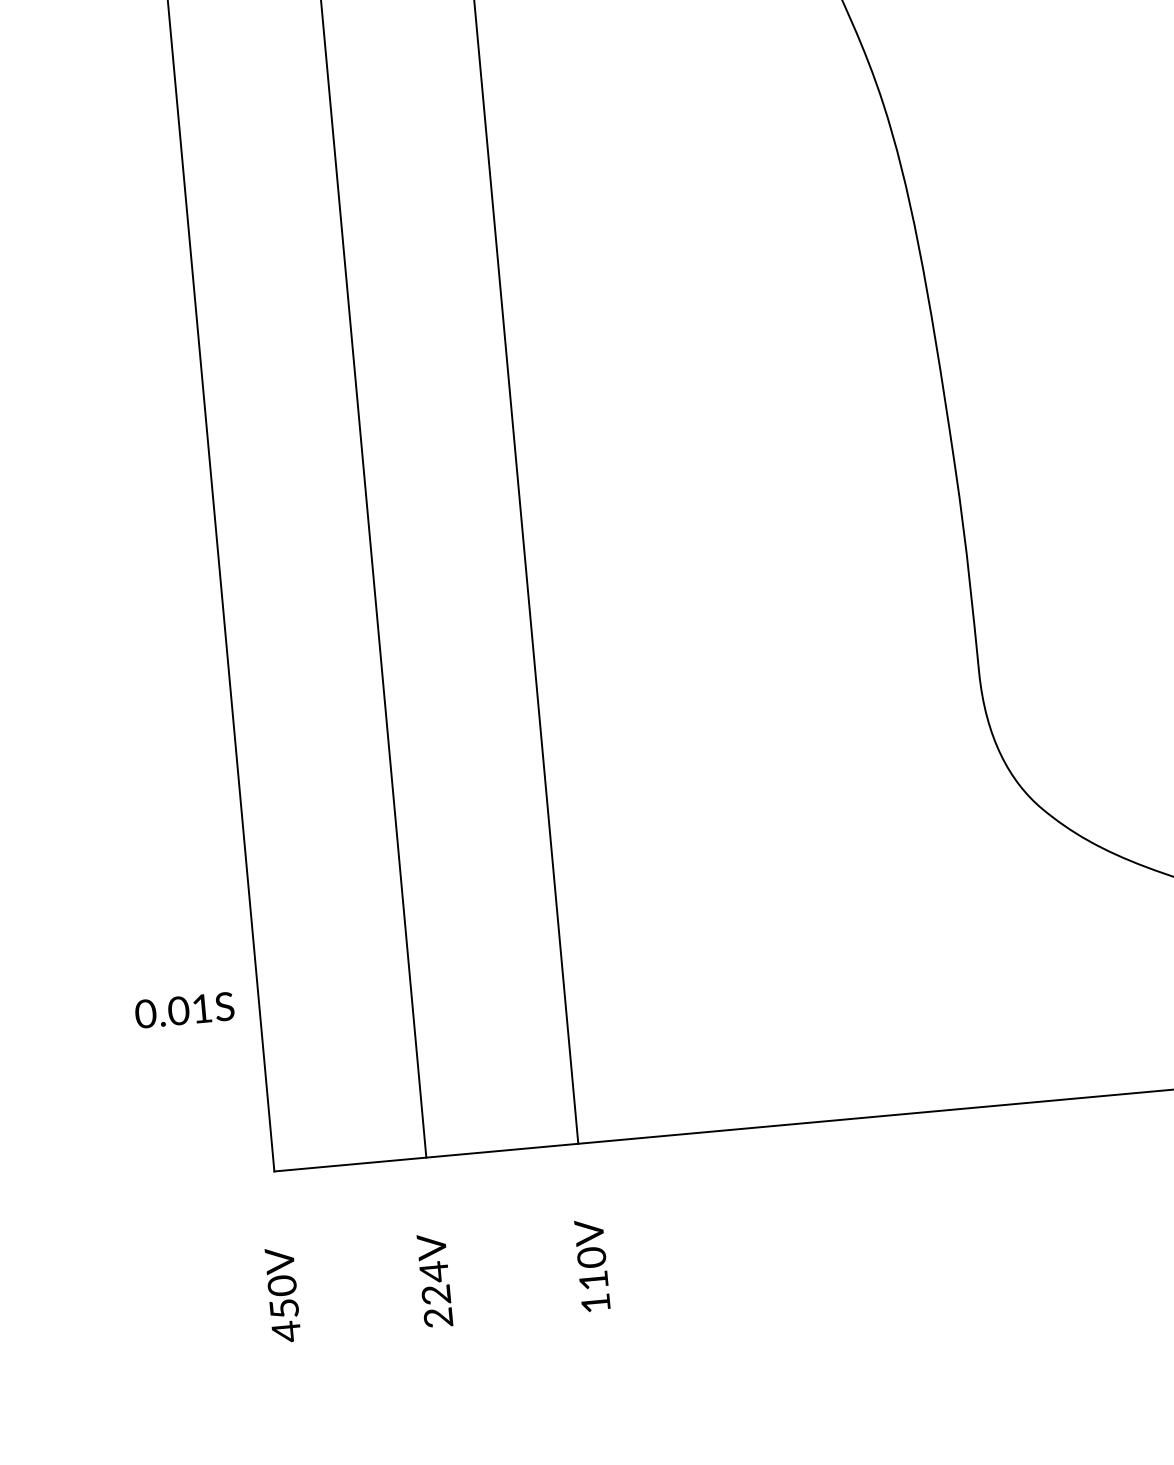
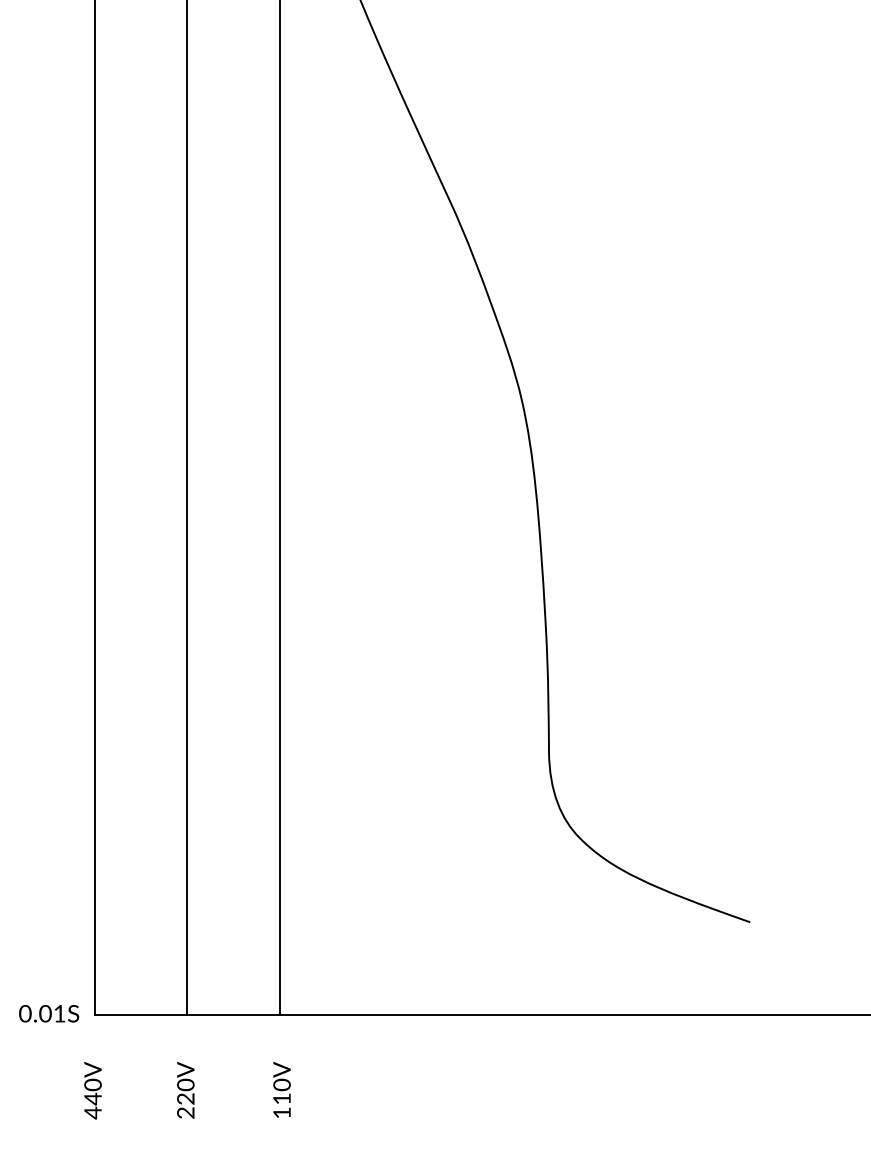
text: (185, 1009) -> (49, 1013), moved
text: (433, 1271) -> (185, 1084), 224V -> 220V
text: (283, 1307) -> (92, 1098), 450V -> 440V

